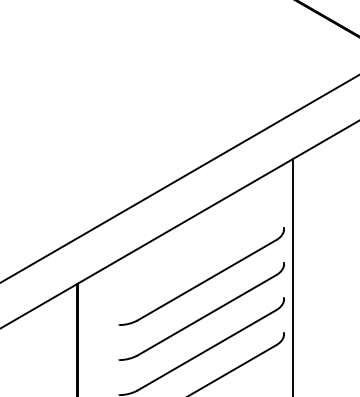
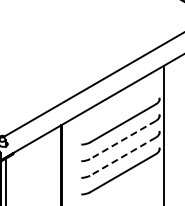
line: (205, 316) -> (122, 140), solid -> dashed
line: (205, 350) -> (122, 156), solid -> dashed

